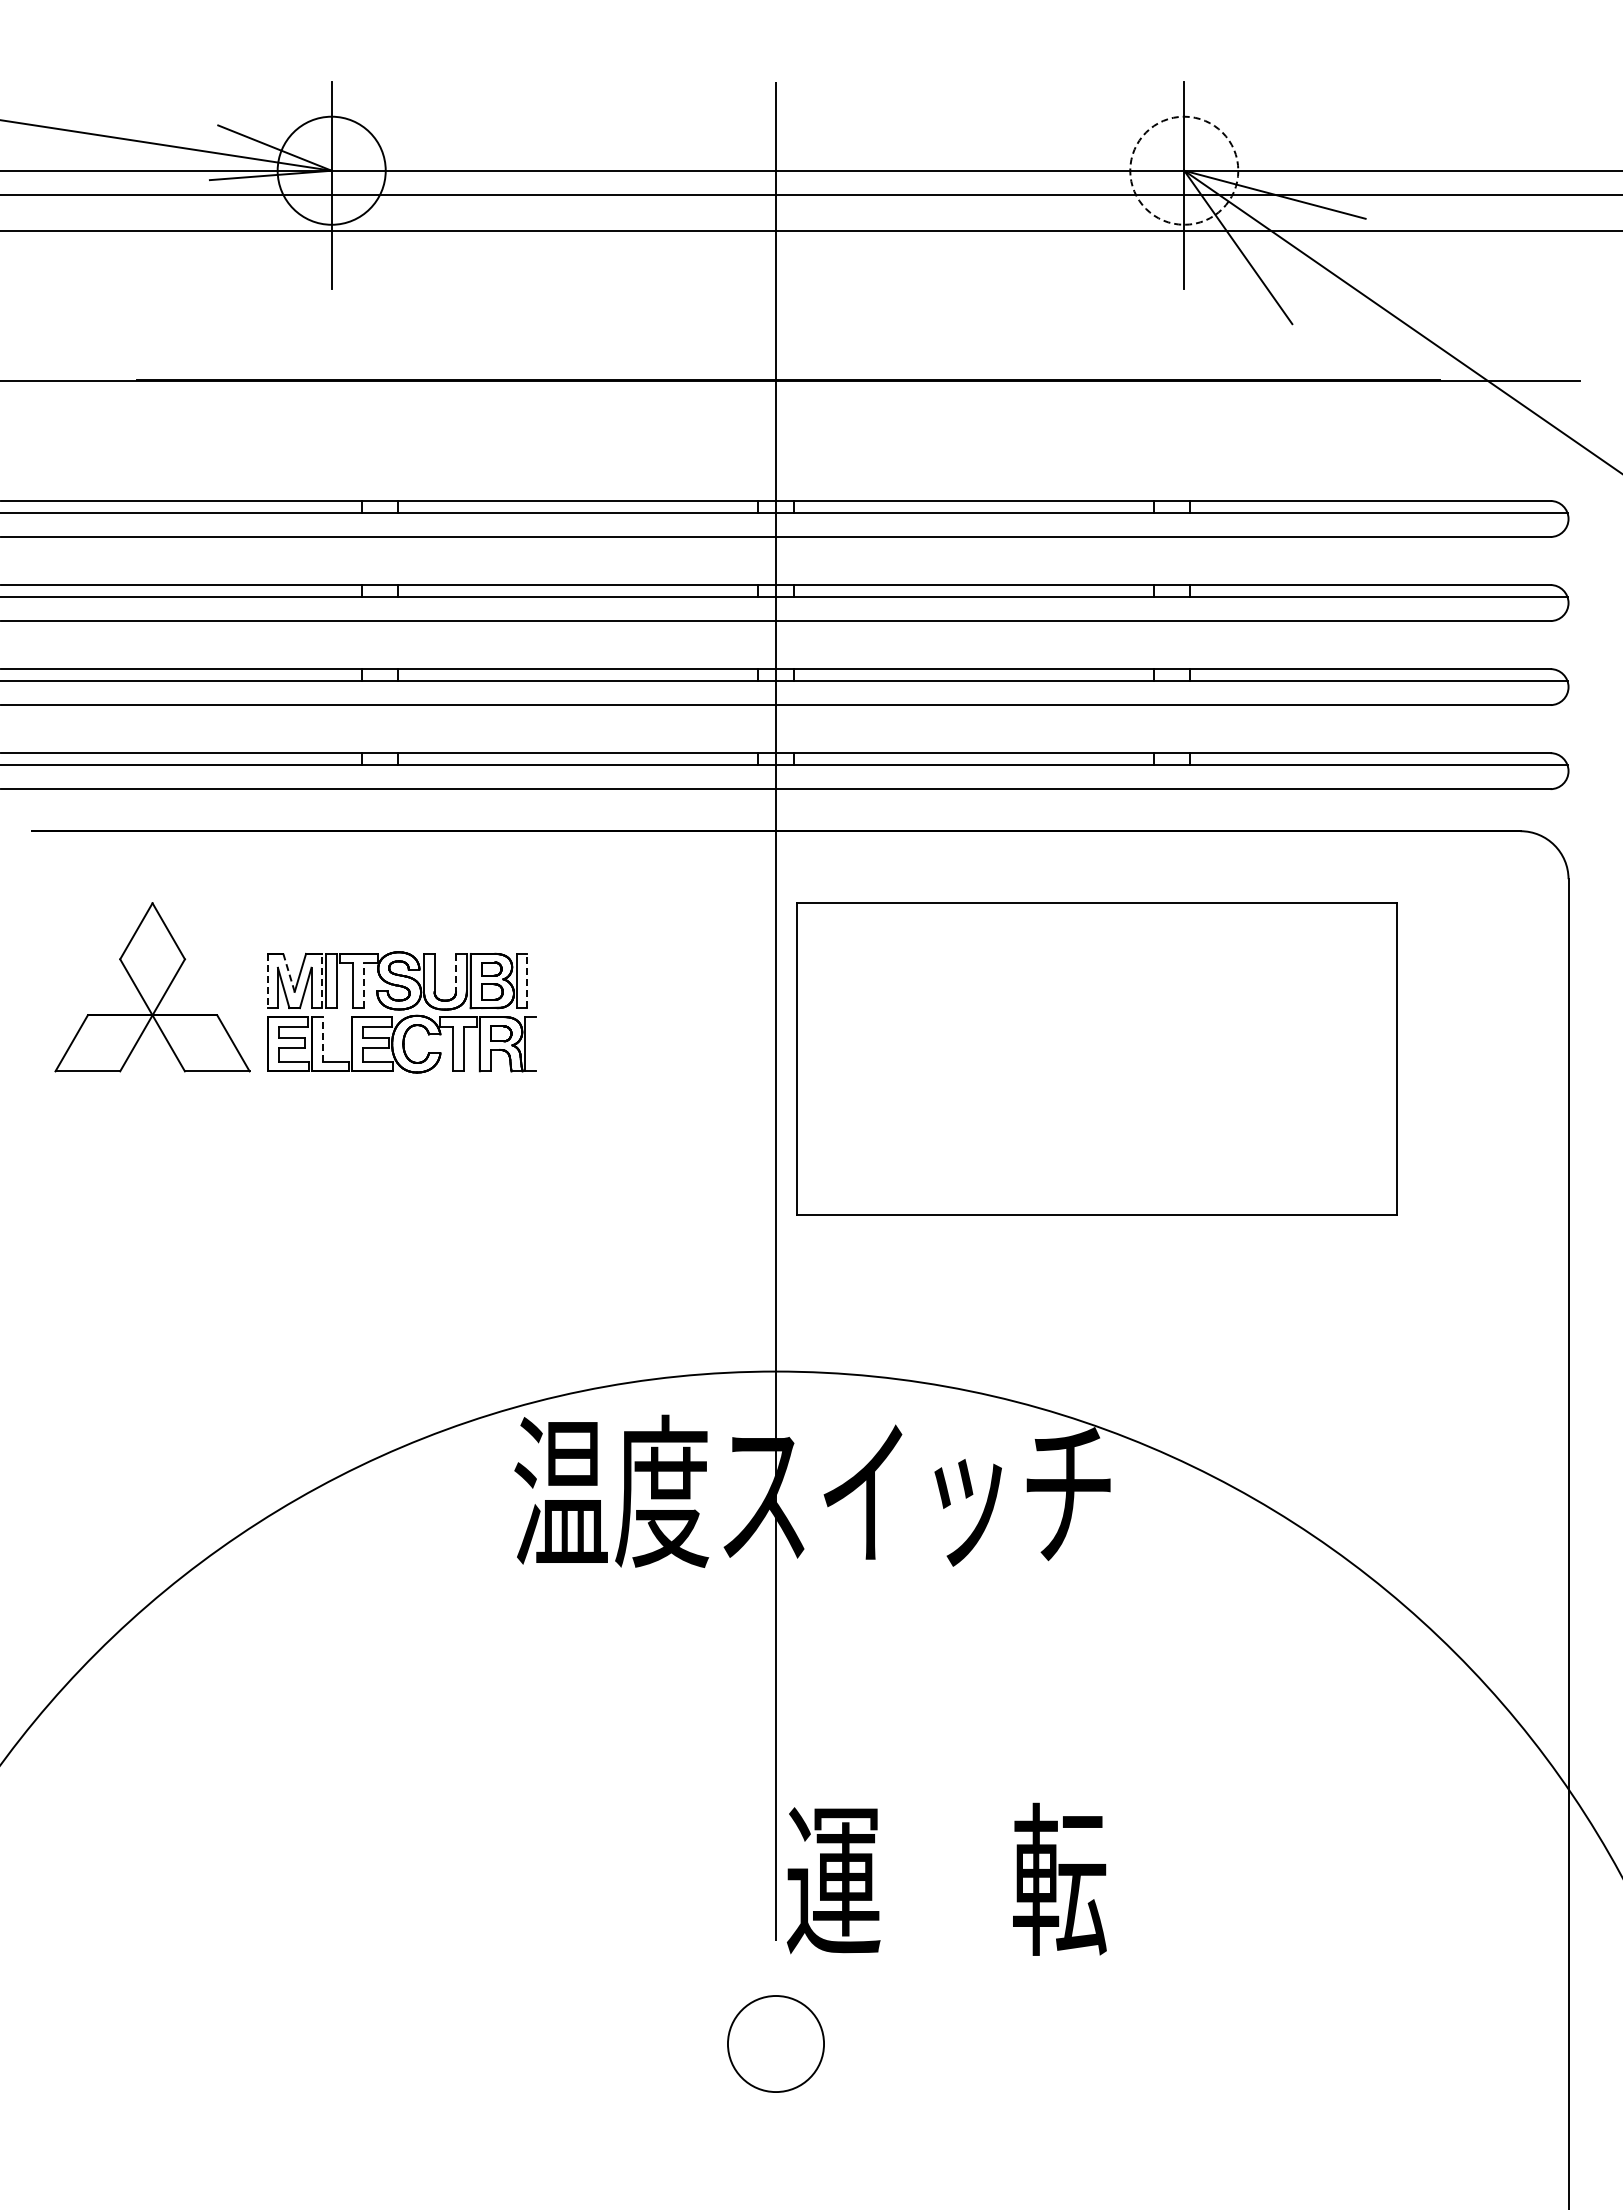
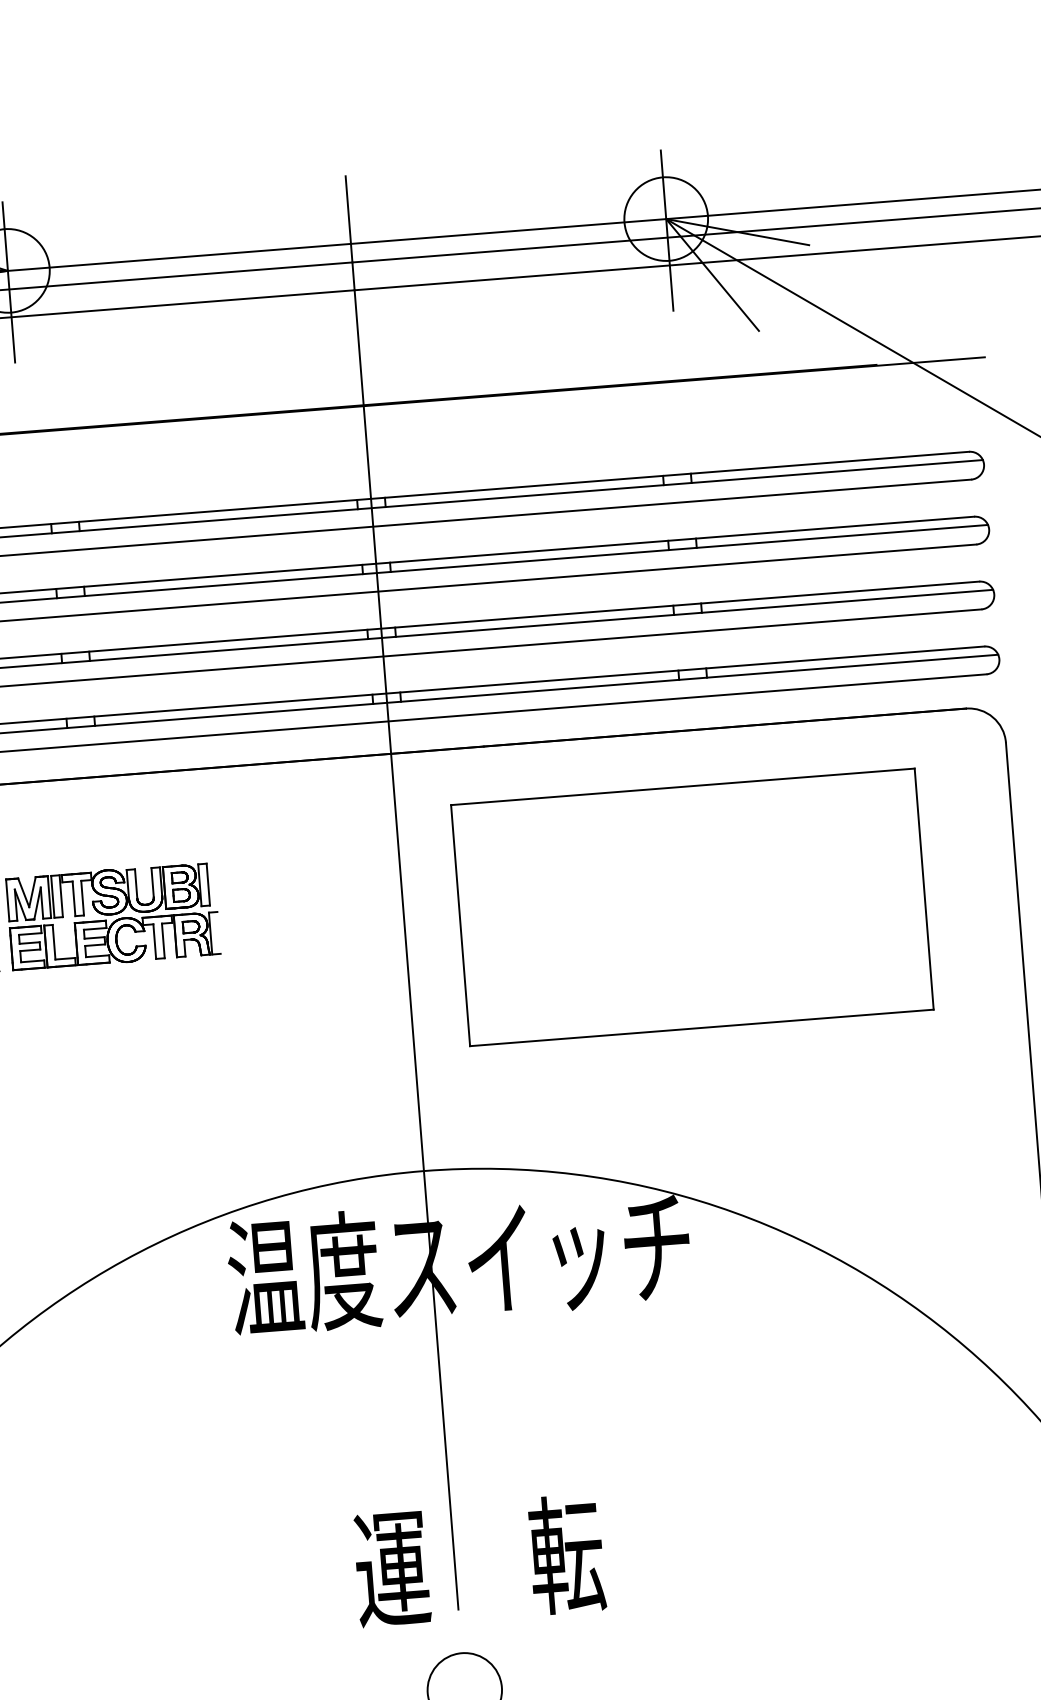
circle: (1184, 170) -> (666, 218), dashed -> solid
line: (289, 972) -> (24, 892), dashed -> solid
line: (456, 973) -> (153, 883), dashed -> solid
line: (321, 980) -> (49, 896), dashed -> solid
line: (527, 980) -> (208, 884), dashed -> solid
line: (267, 981) -> (7, 900), dashed -> solid
line: (364, 985) -> (82, 897), dashed -> solid
line: (323, 1039) -> (54, 942), dashed -> solid
part: (1096, 1058) -> (691, 906), moved
text: (946, 1878) -> (479, 1560), moved

